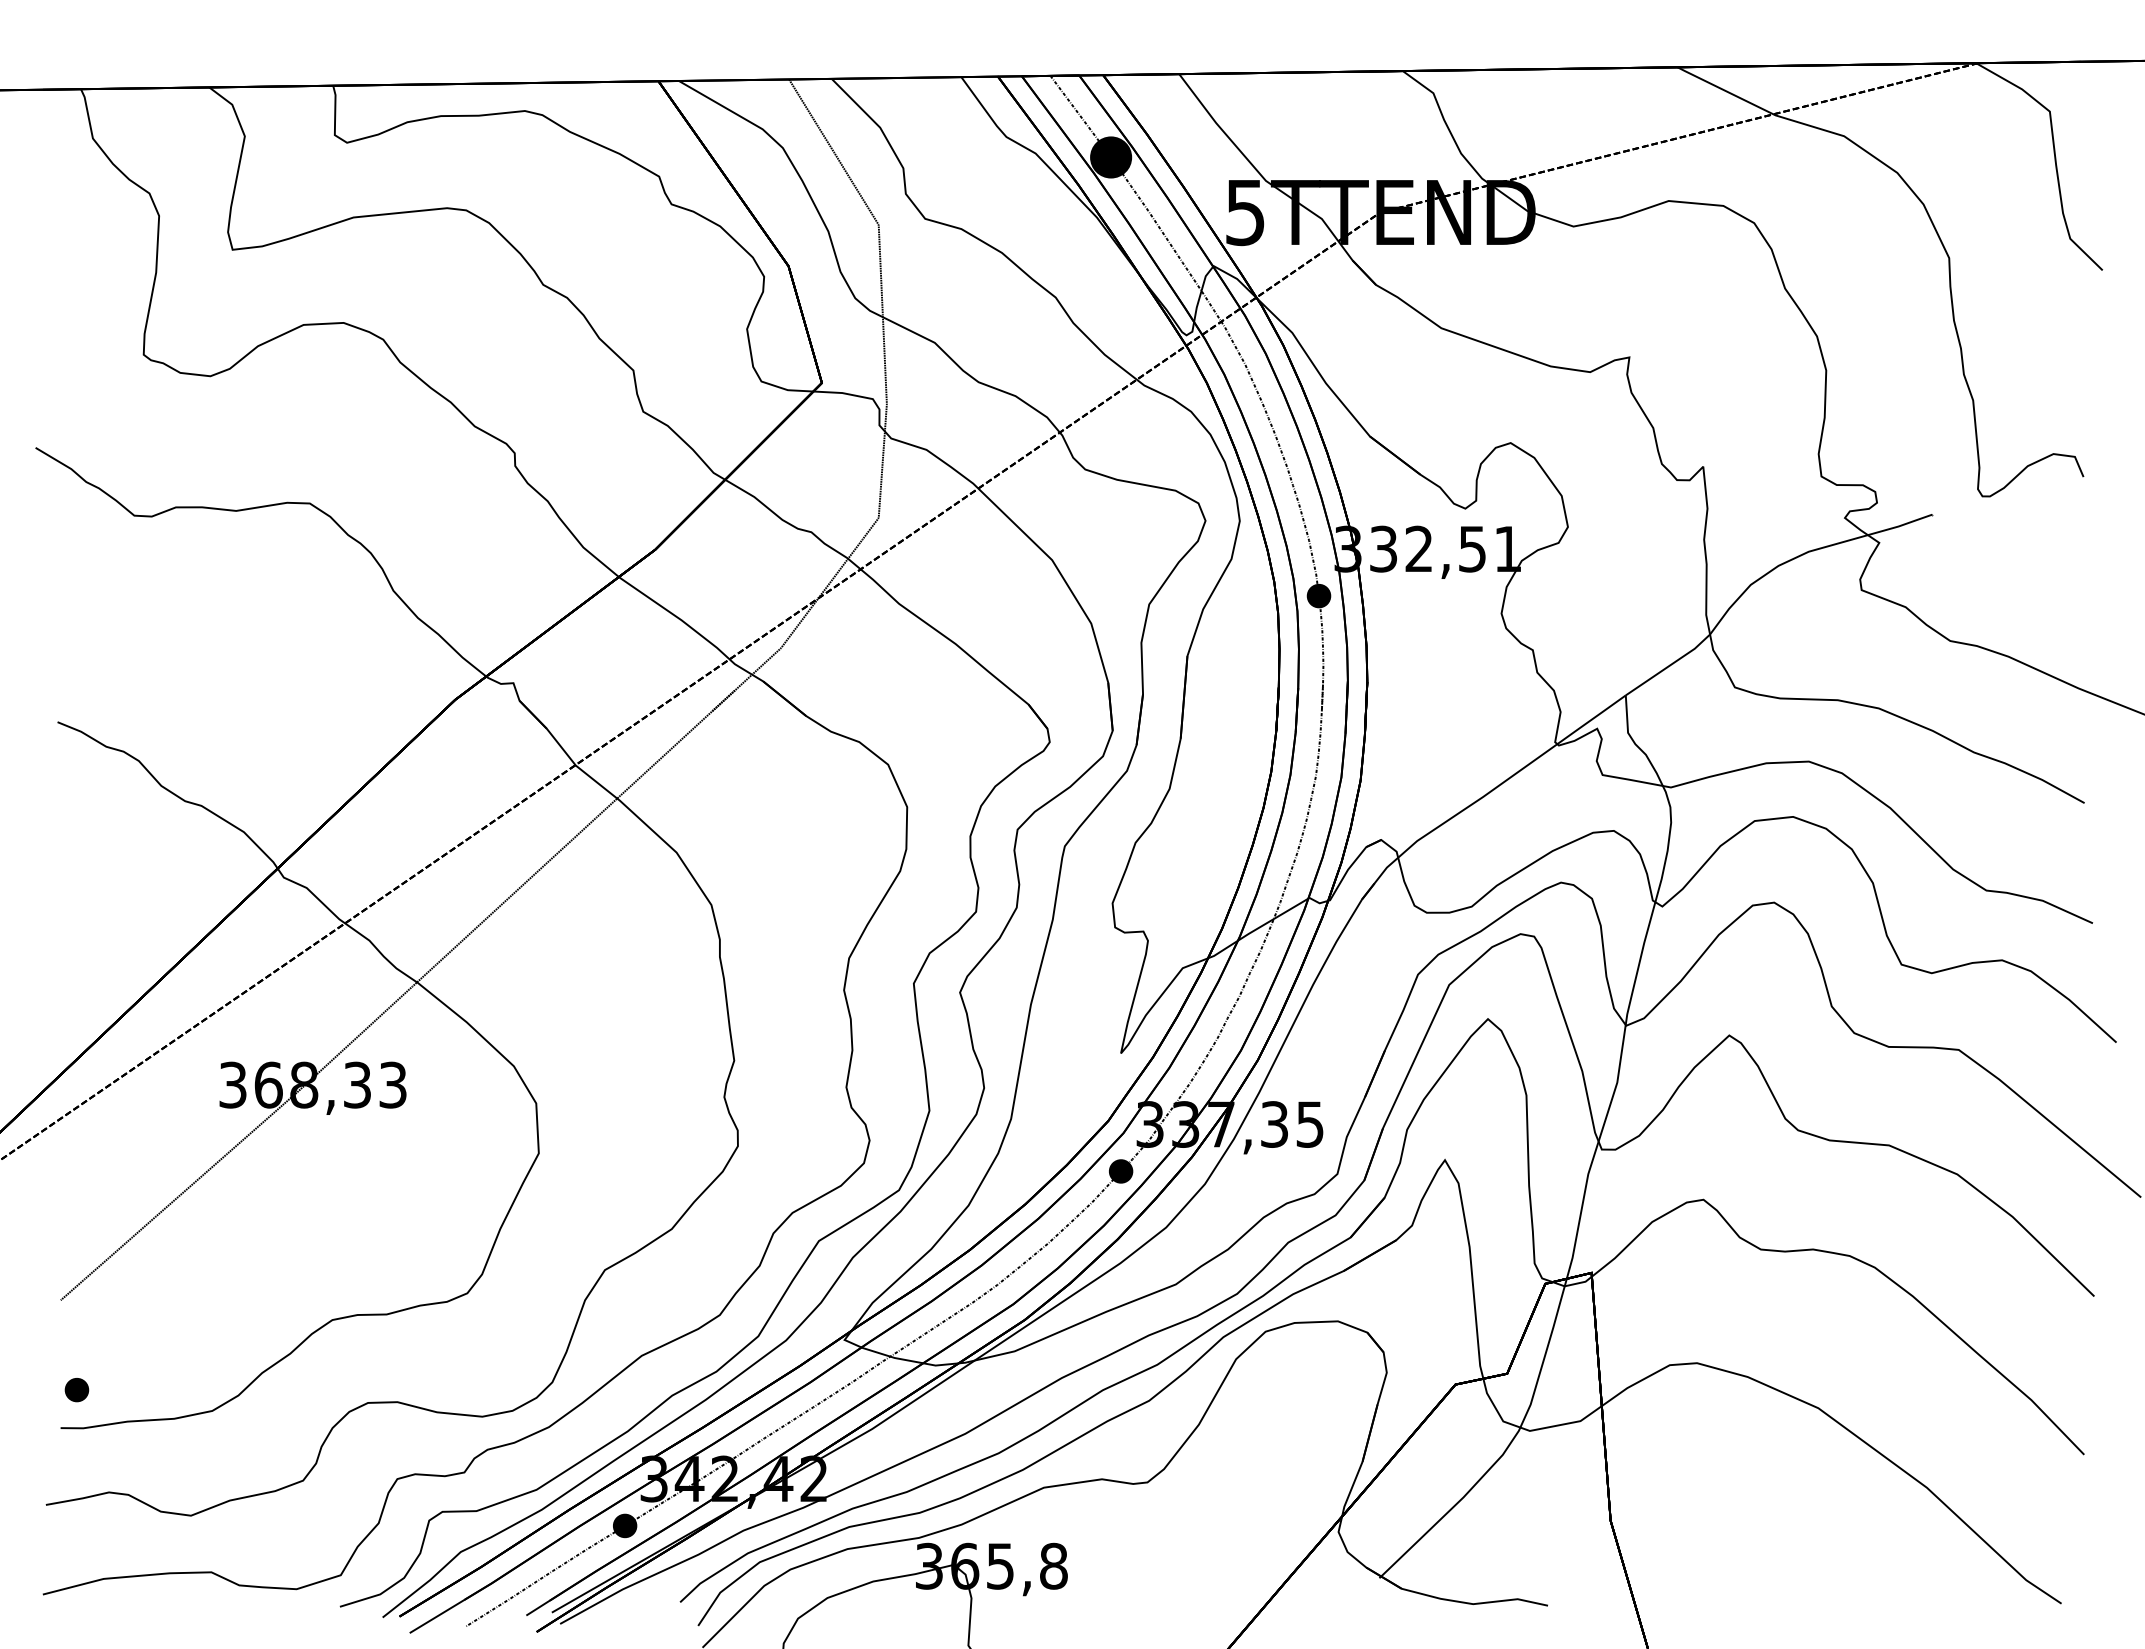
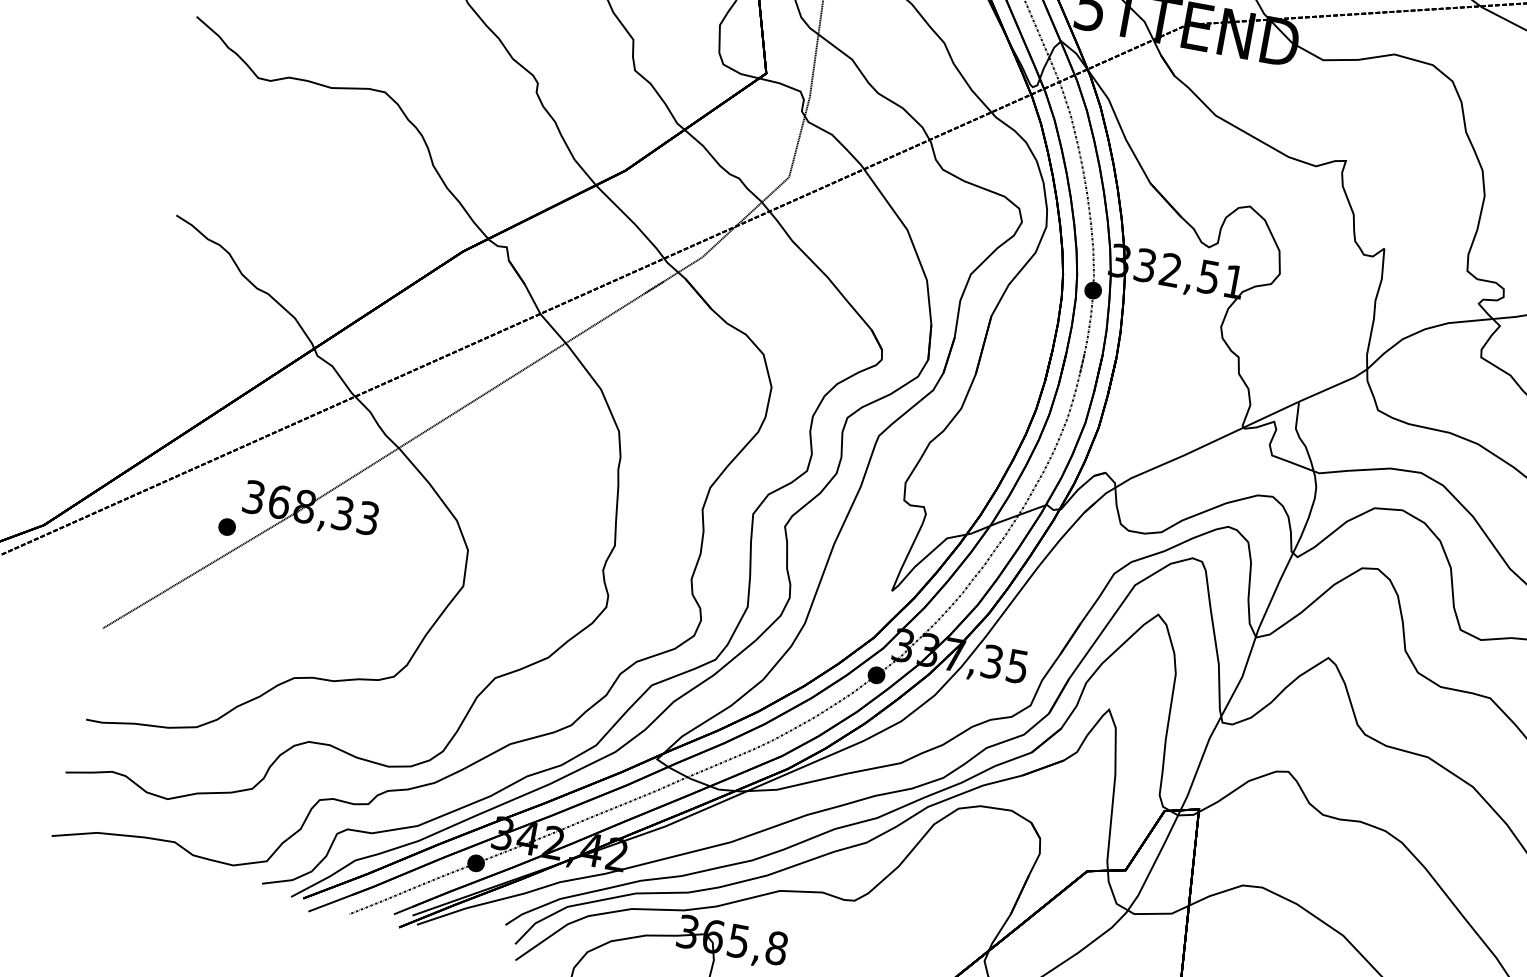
part: (76, 1390) -> (226, 527), moved

